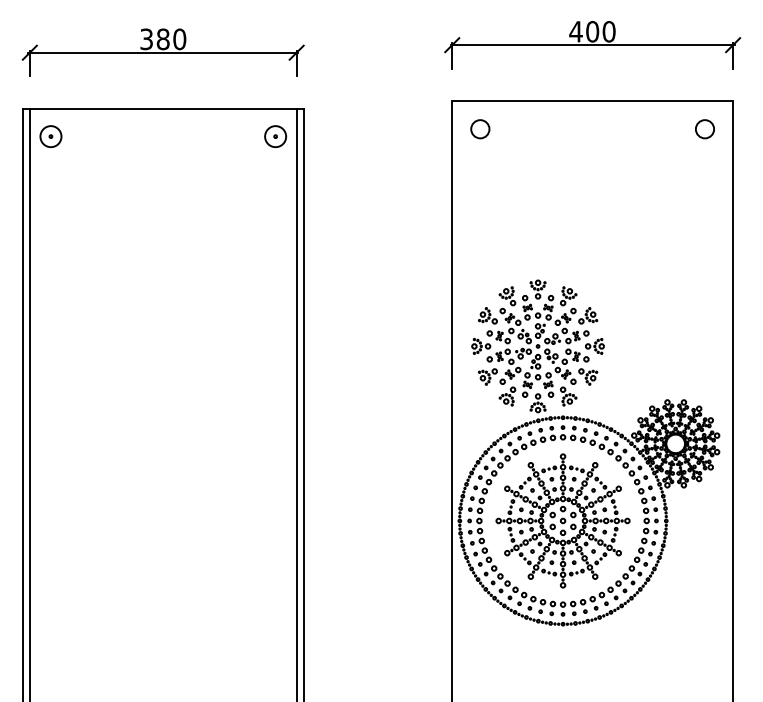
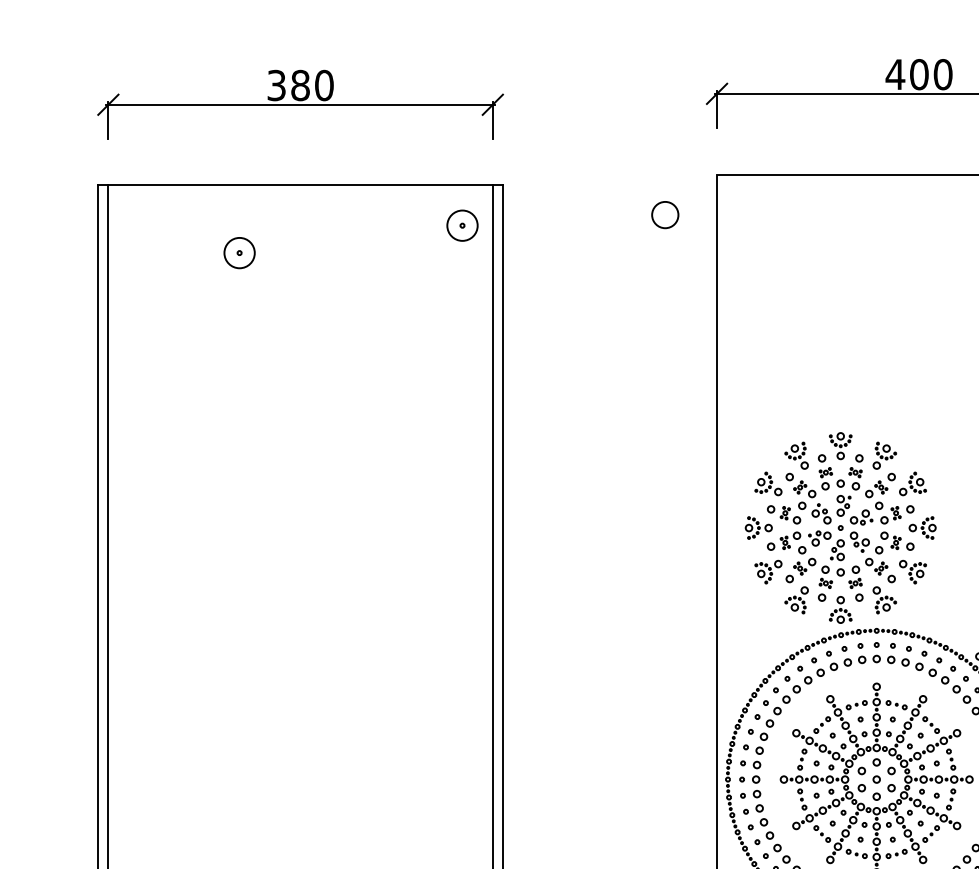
circle: (480, 129) -> (665, 215), moved
part: (50, 136) -> (238, 252), moved

